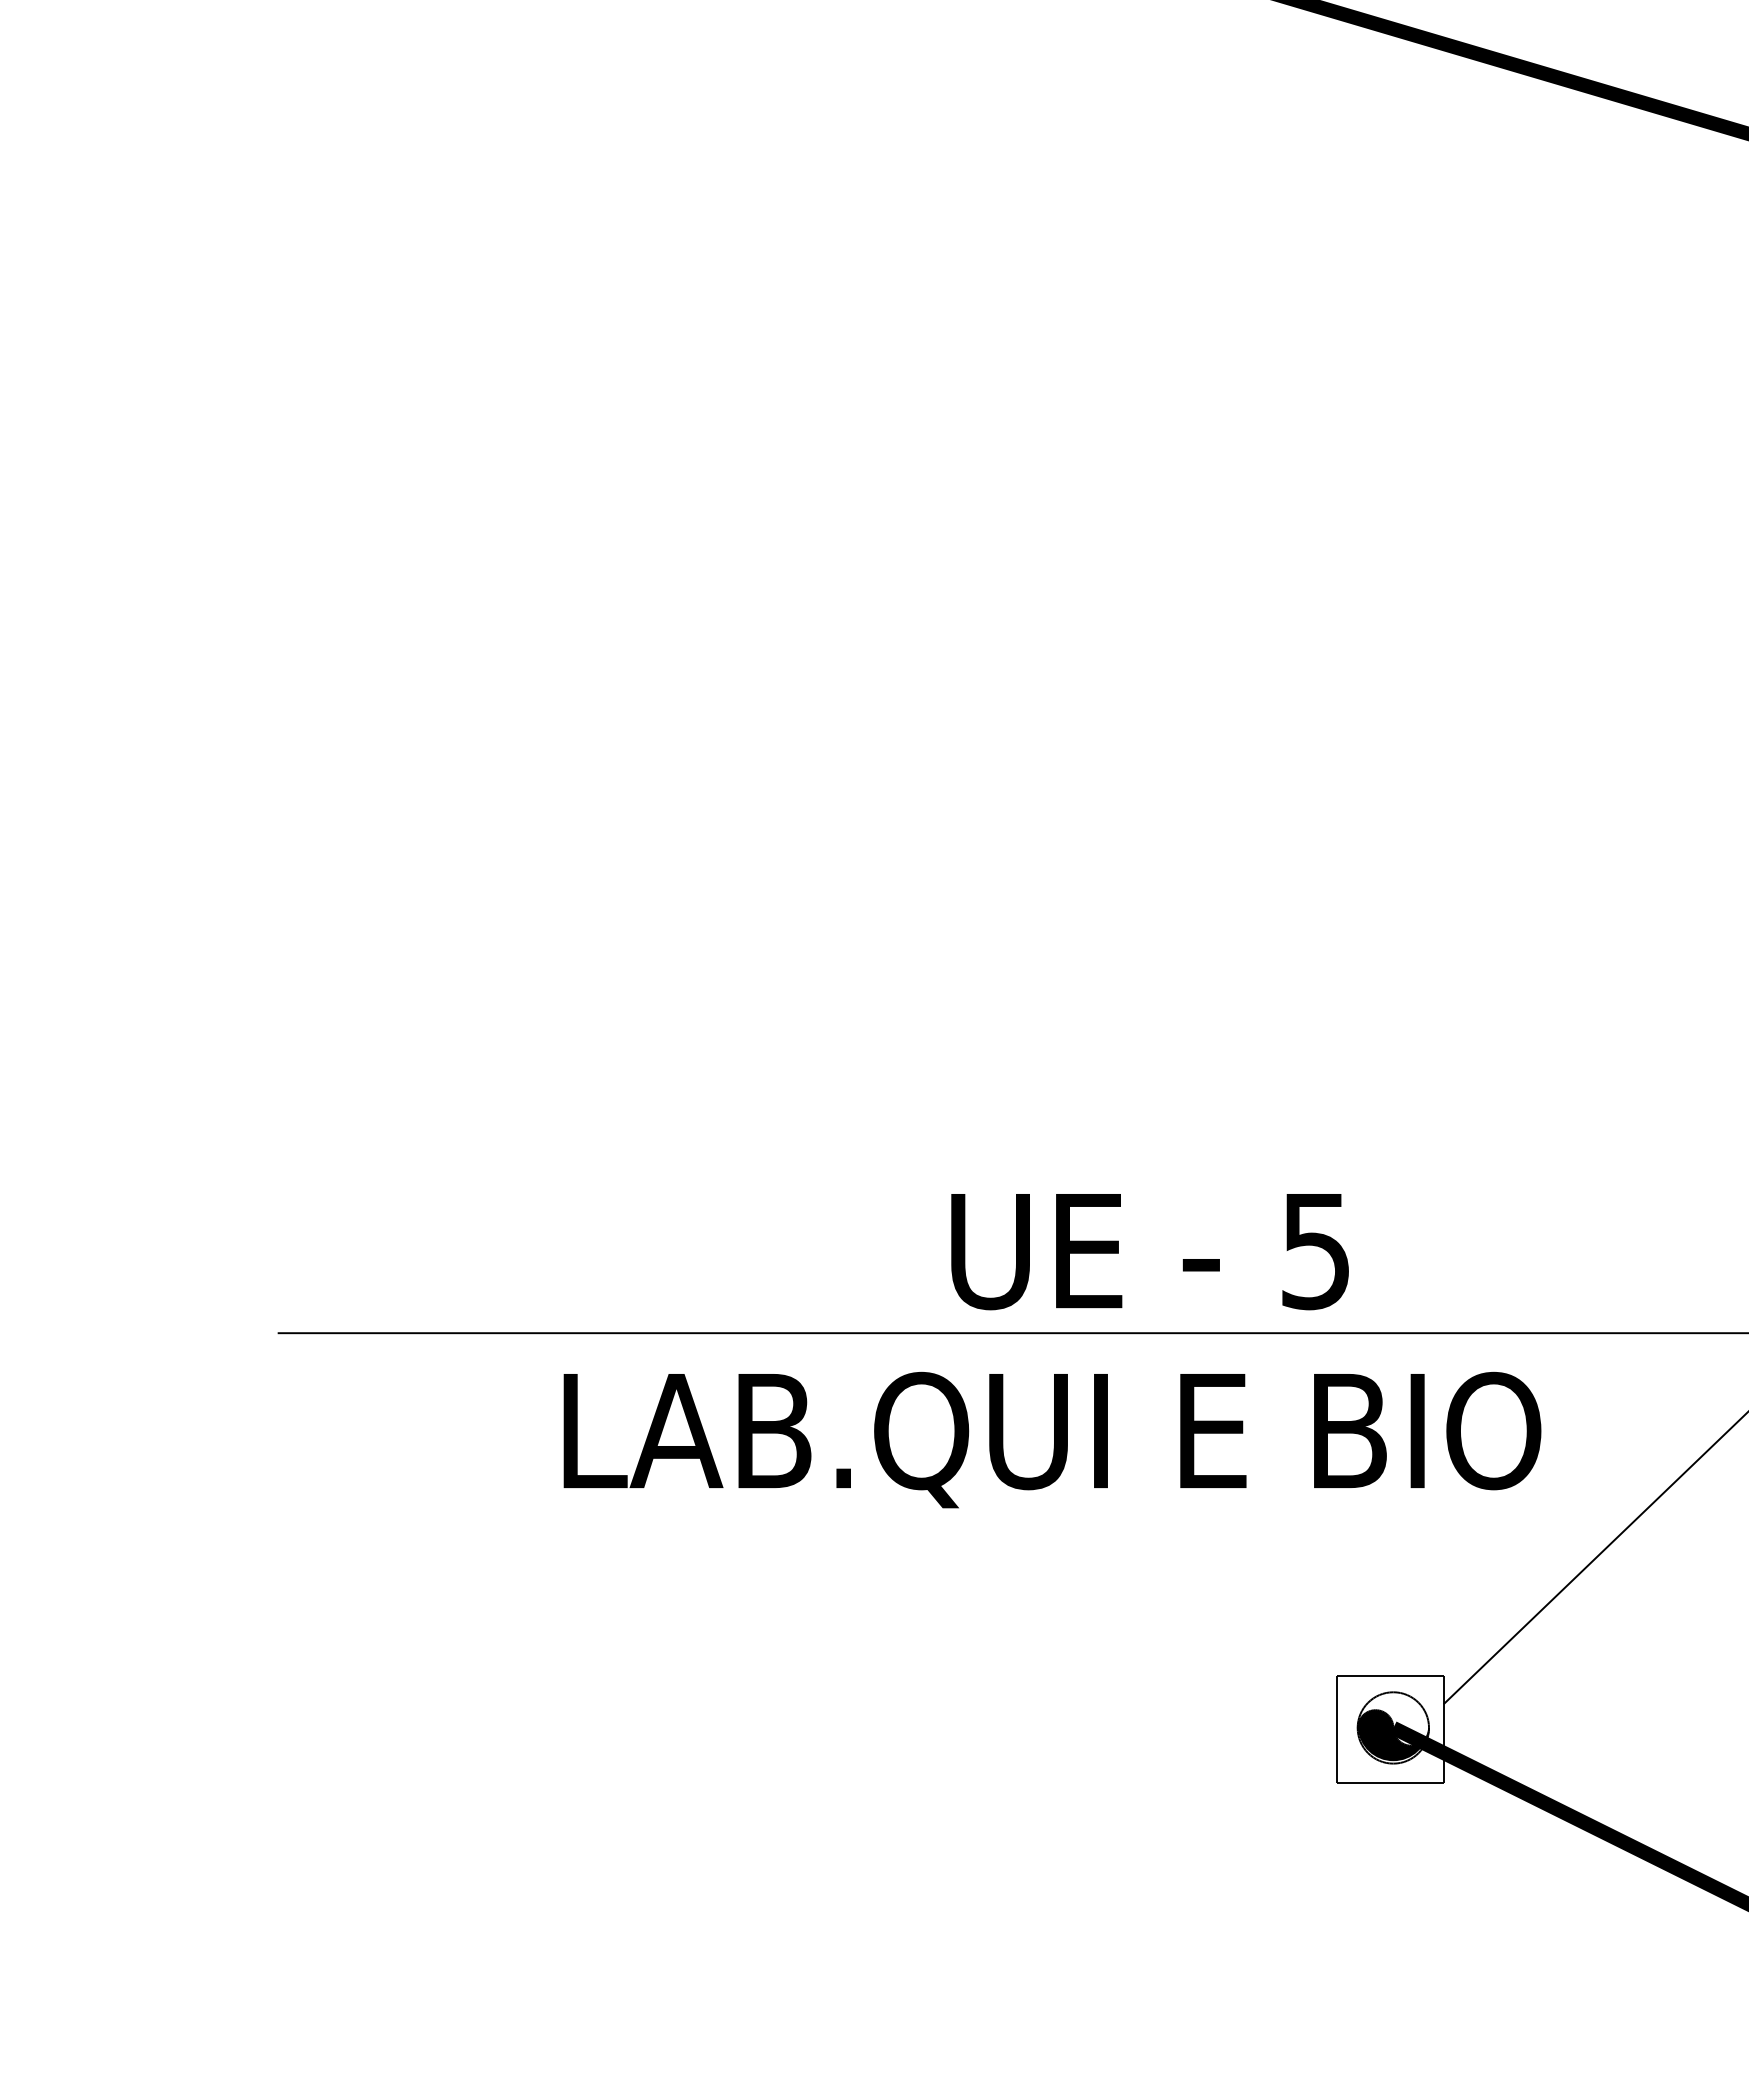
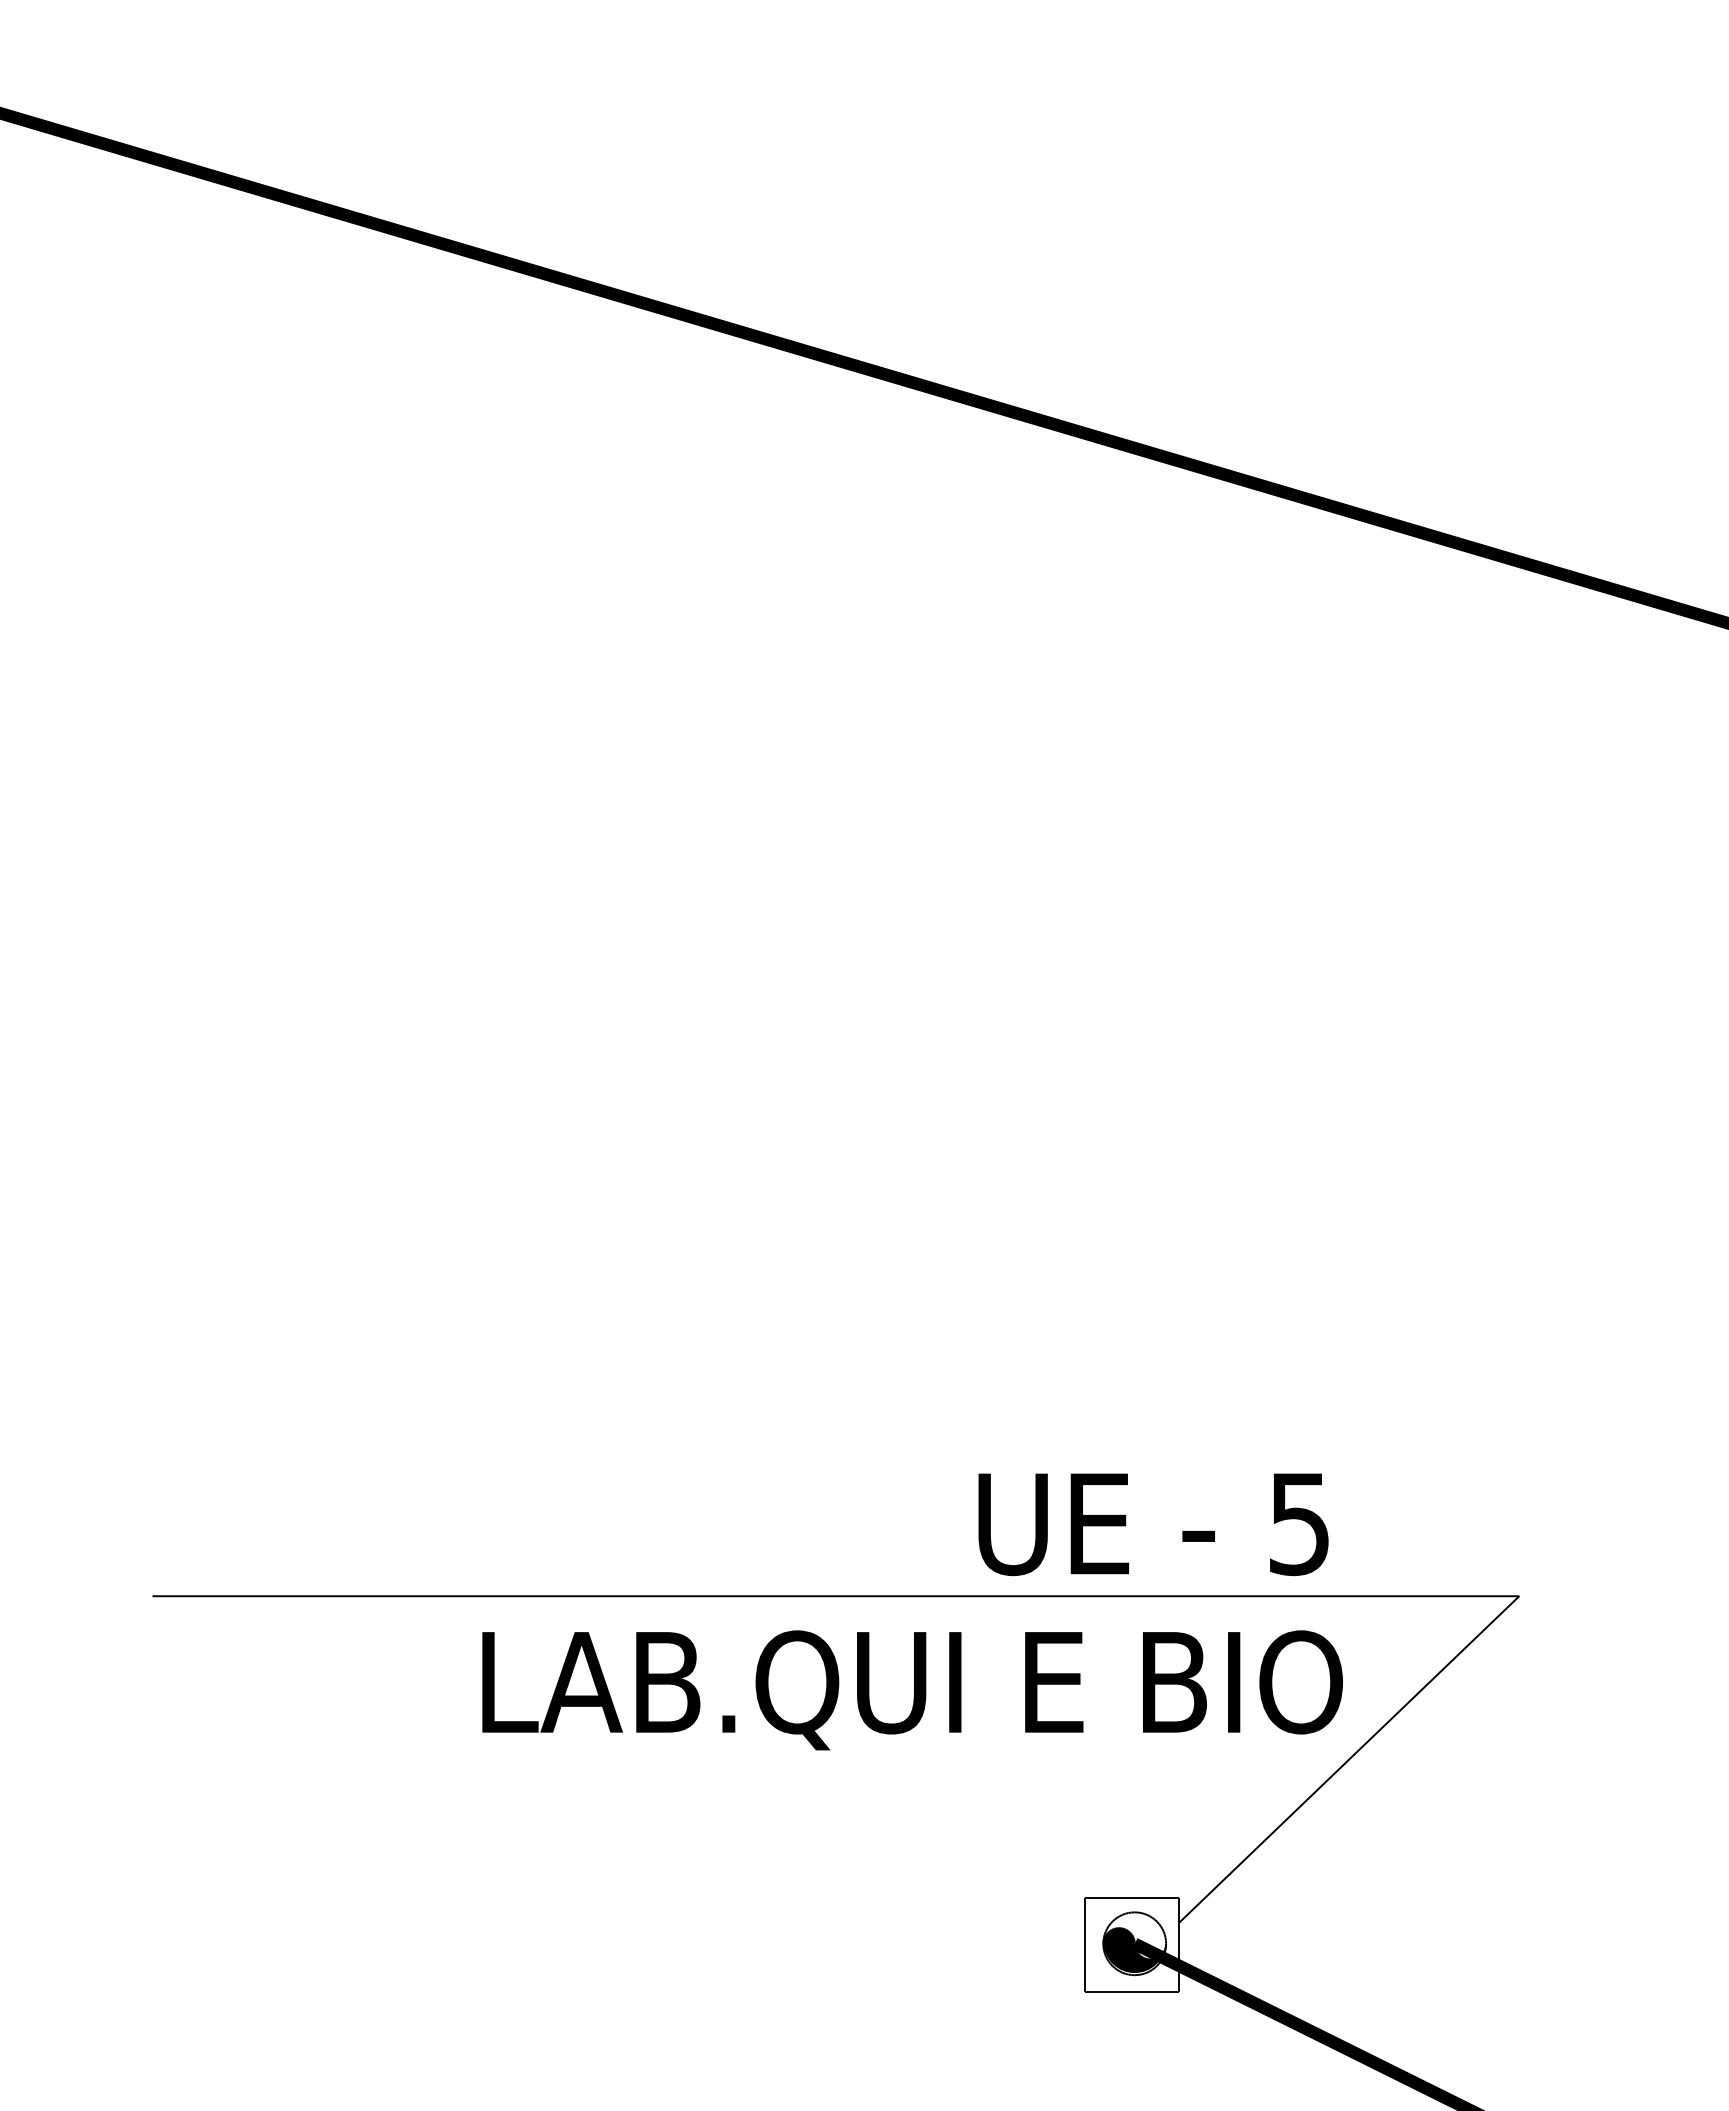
text: (1150, 1251) -> (1153, 1524), moved
text: (1052, 1440) -> (912, 1690), moved

